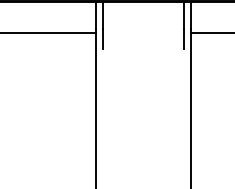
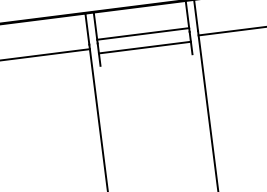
line: (143, 25) -> (143, 33), added
line: (143, 37) -> (144, 47), added

